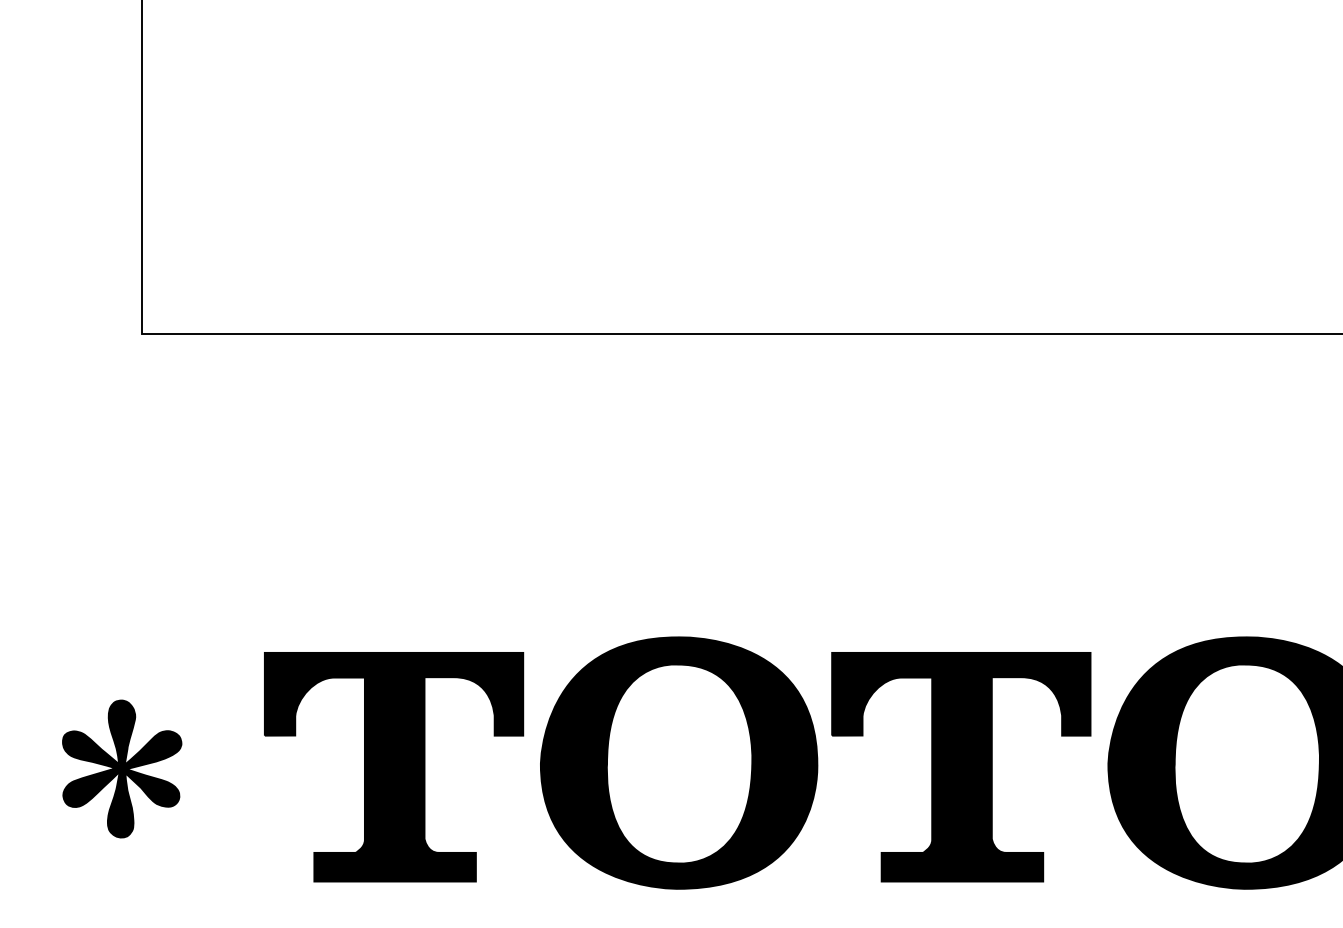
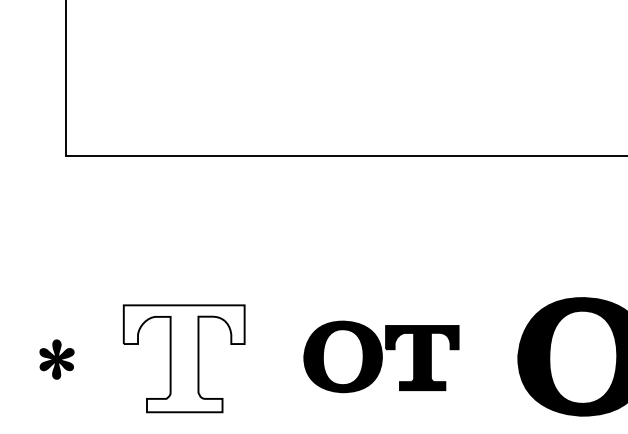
part: (815, 762) -> (381, 356), size x0.6
fill: (392, 766) -> (183, 358), removed
part: (120, 768) -> (56, 359), size x0.6

